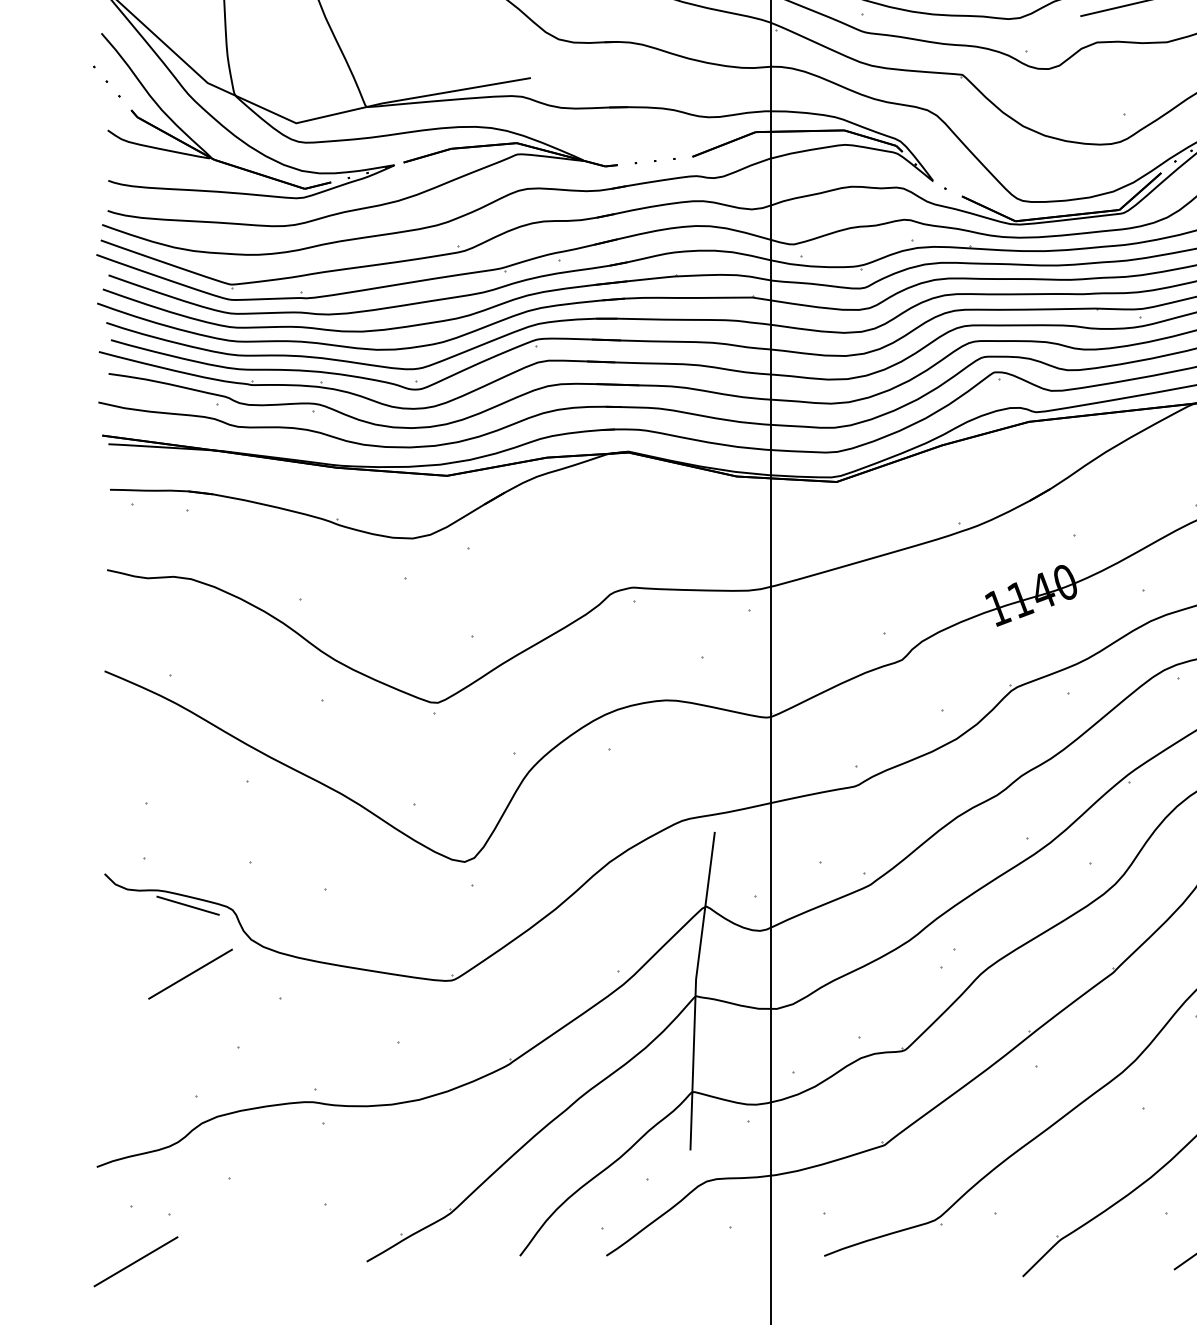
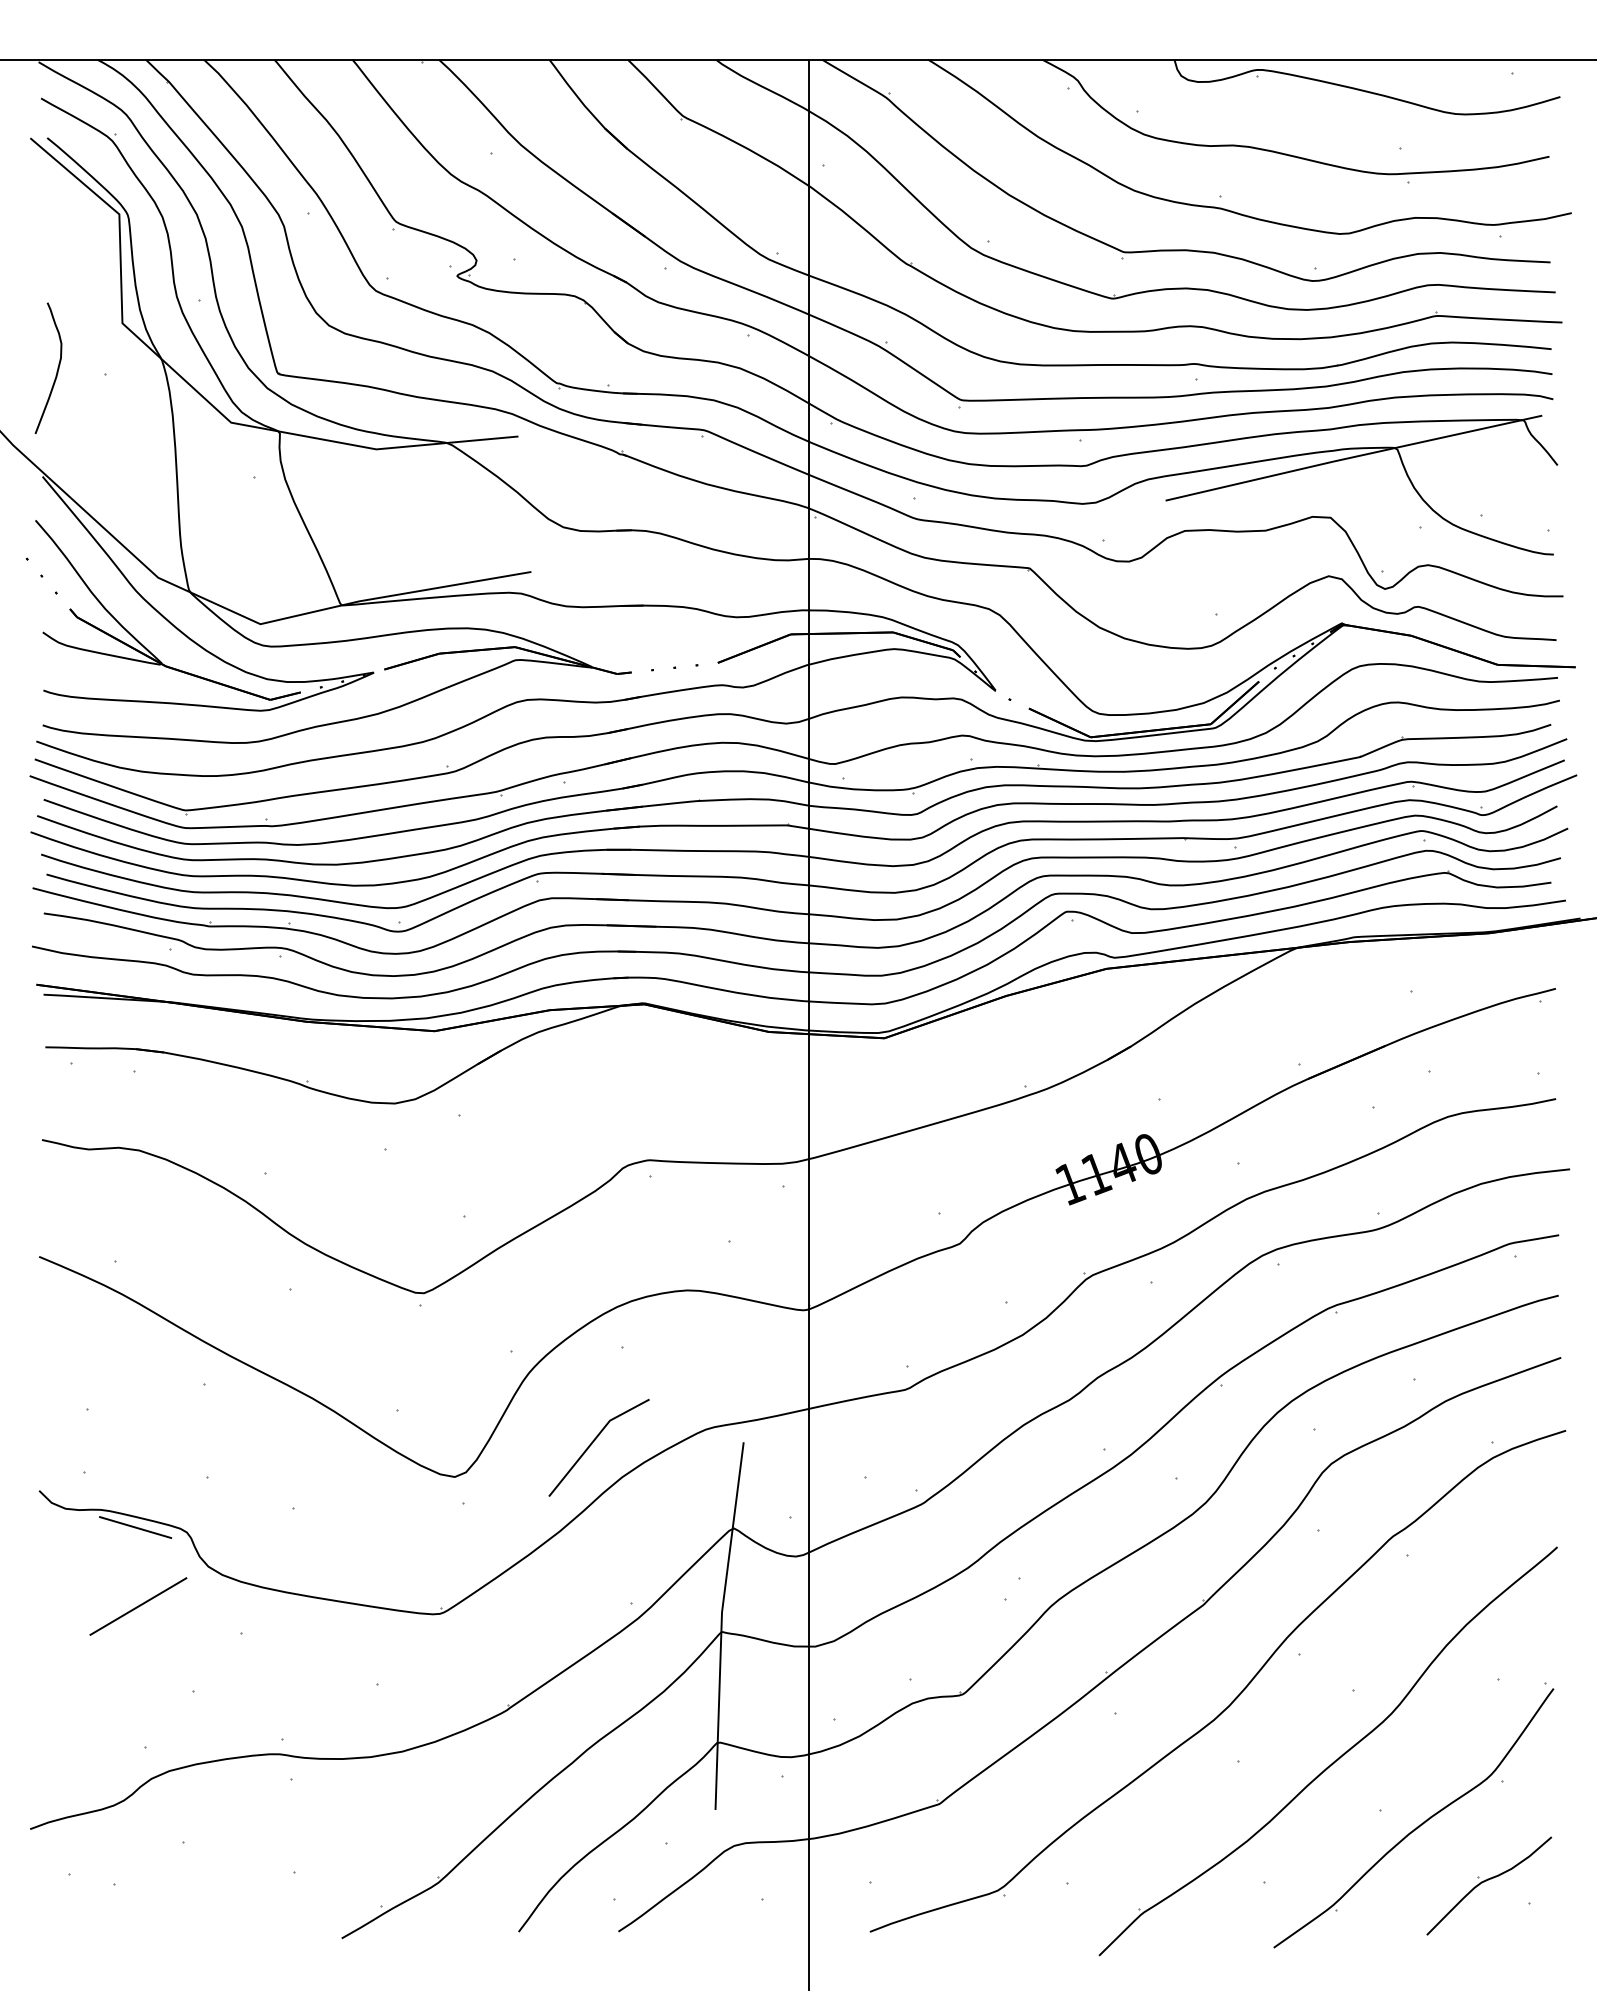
line: (583, 833) -> (592, 1444), added
line: (136, 1261) -> (75, 1938), removed

